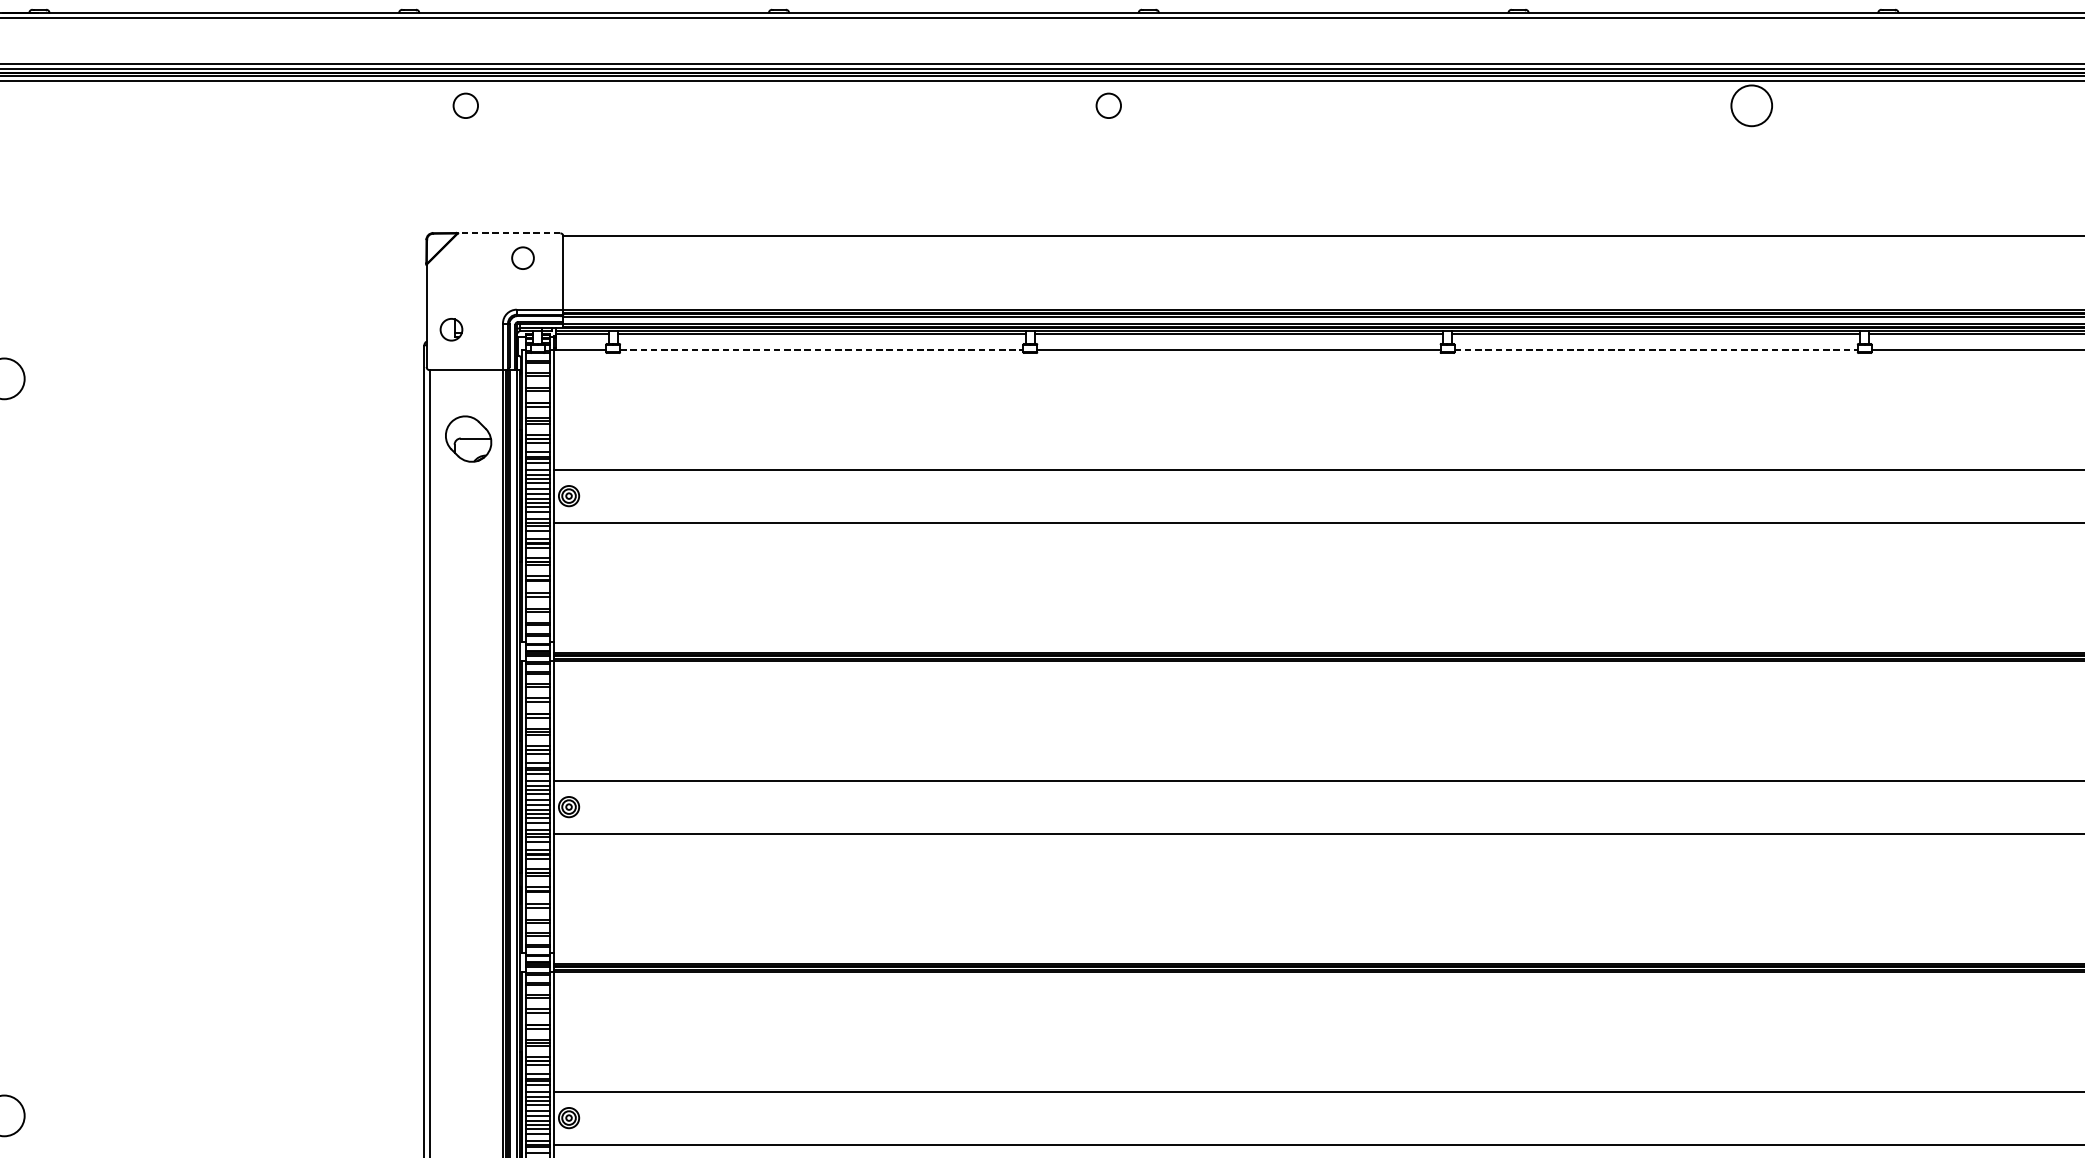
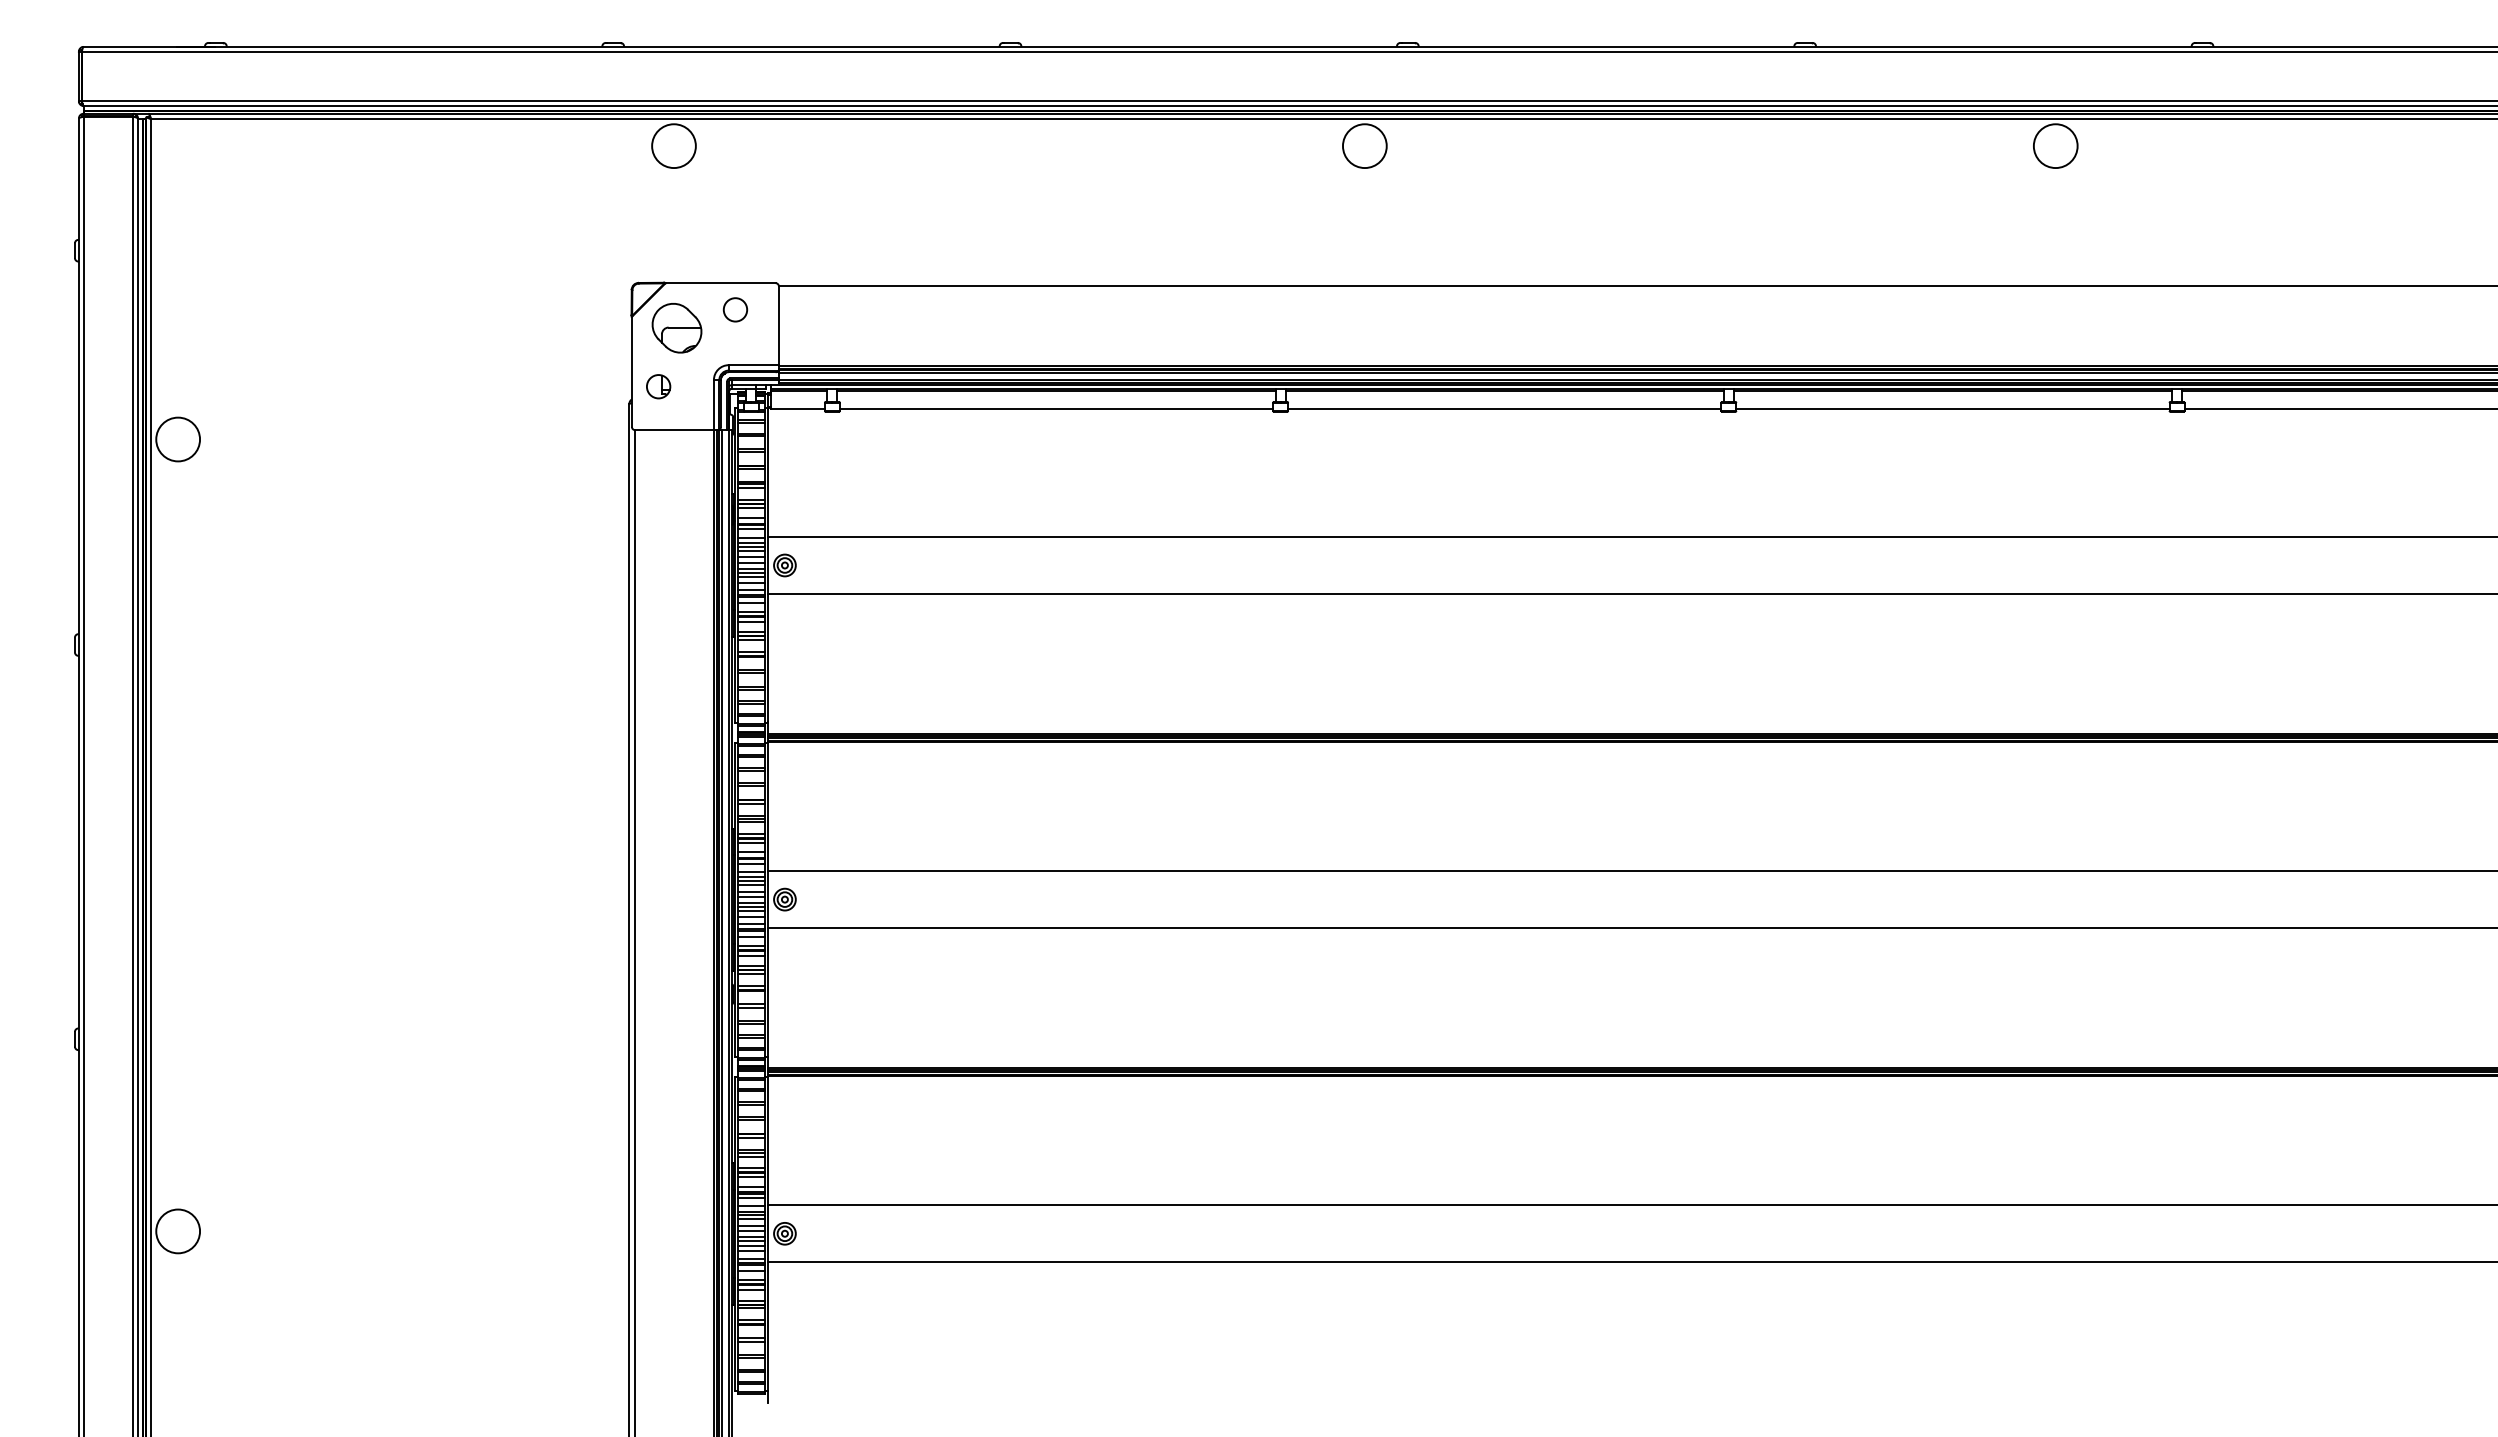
circle: (465, 106) -> (673, 146), size x1.67
circle: (1108, 106) -> (1364, 146), size x1.67
line: (509, 233) -> (720, 283), dashed -> solid
line: (821, 350) -> (1056, 408), dashed -> solid
line: (1655, 350) -> (1952, 408), dashed -> solid
part: (468, 439) -> (676, 328), moved

